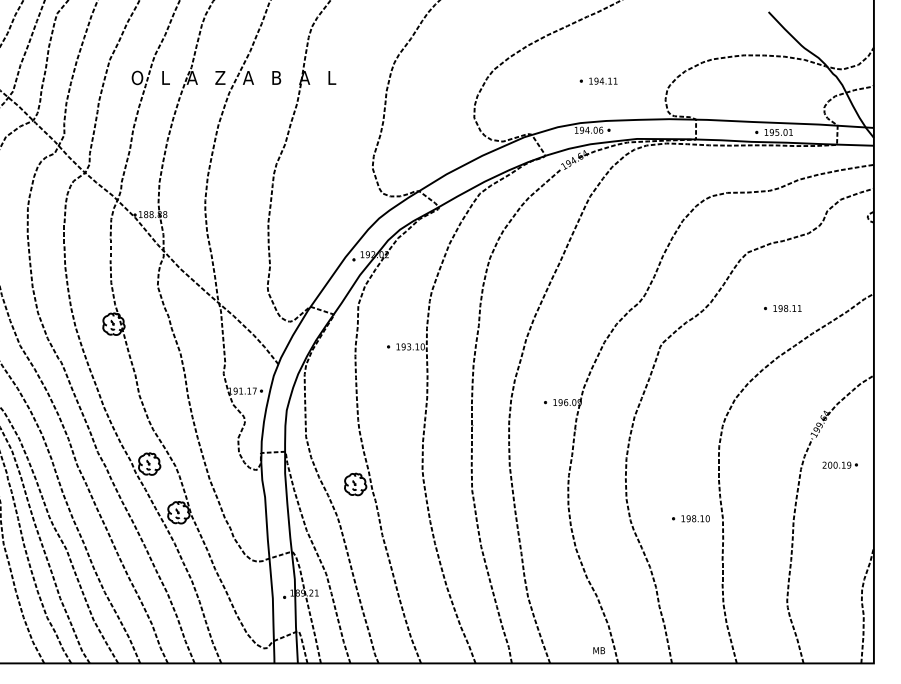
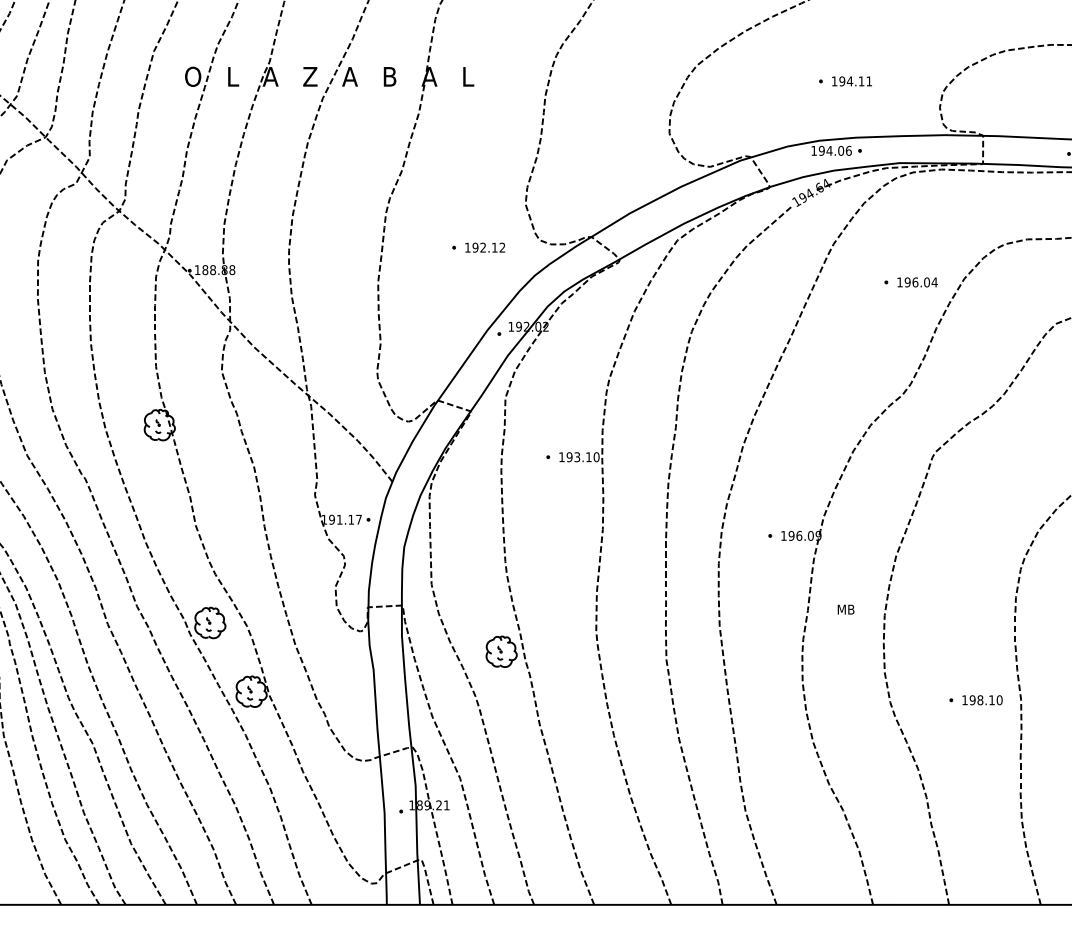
part: (338, 198) -> (477, 247), added
part: (644, 222) -> (910, 281), added
text: (598, 650) -> (845, 609), moved

